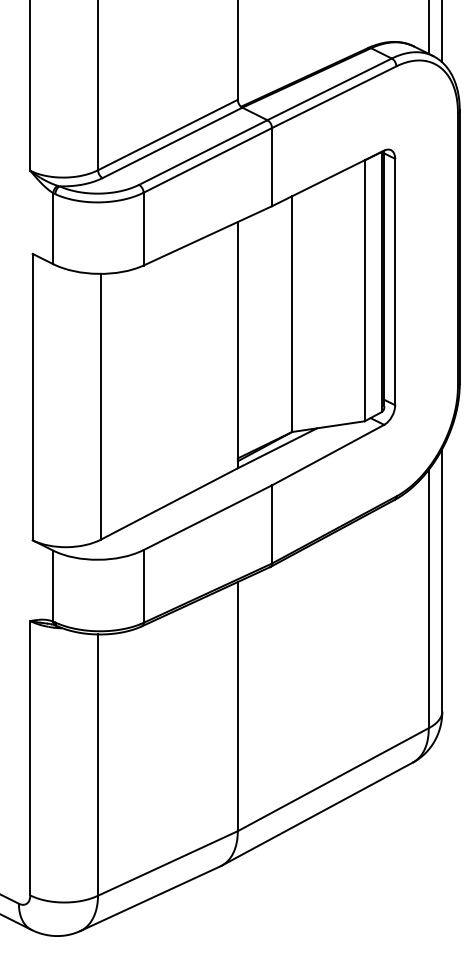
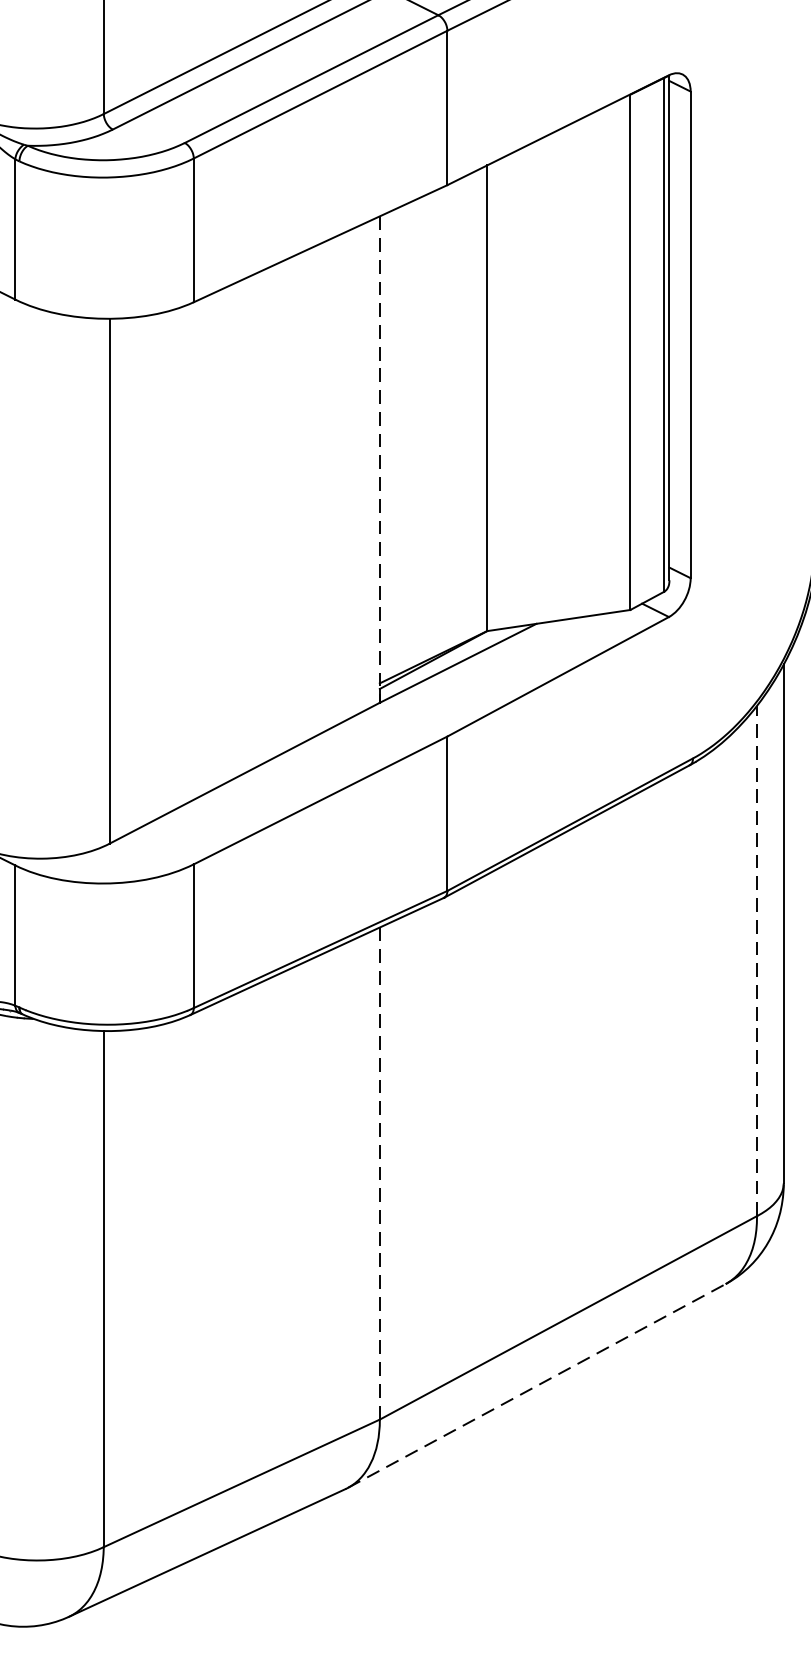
line: (237, 345) -> (379, 460), solid -> dashed
line: (428, 598) -> (756, 959), solid -> dashed
line: (237, 706) -> (379, 1173), solid -> dashed
line: (317, 814) -> (537, 1386), solid -> dashed

